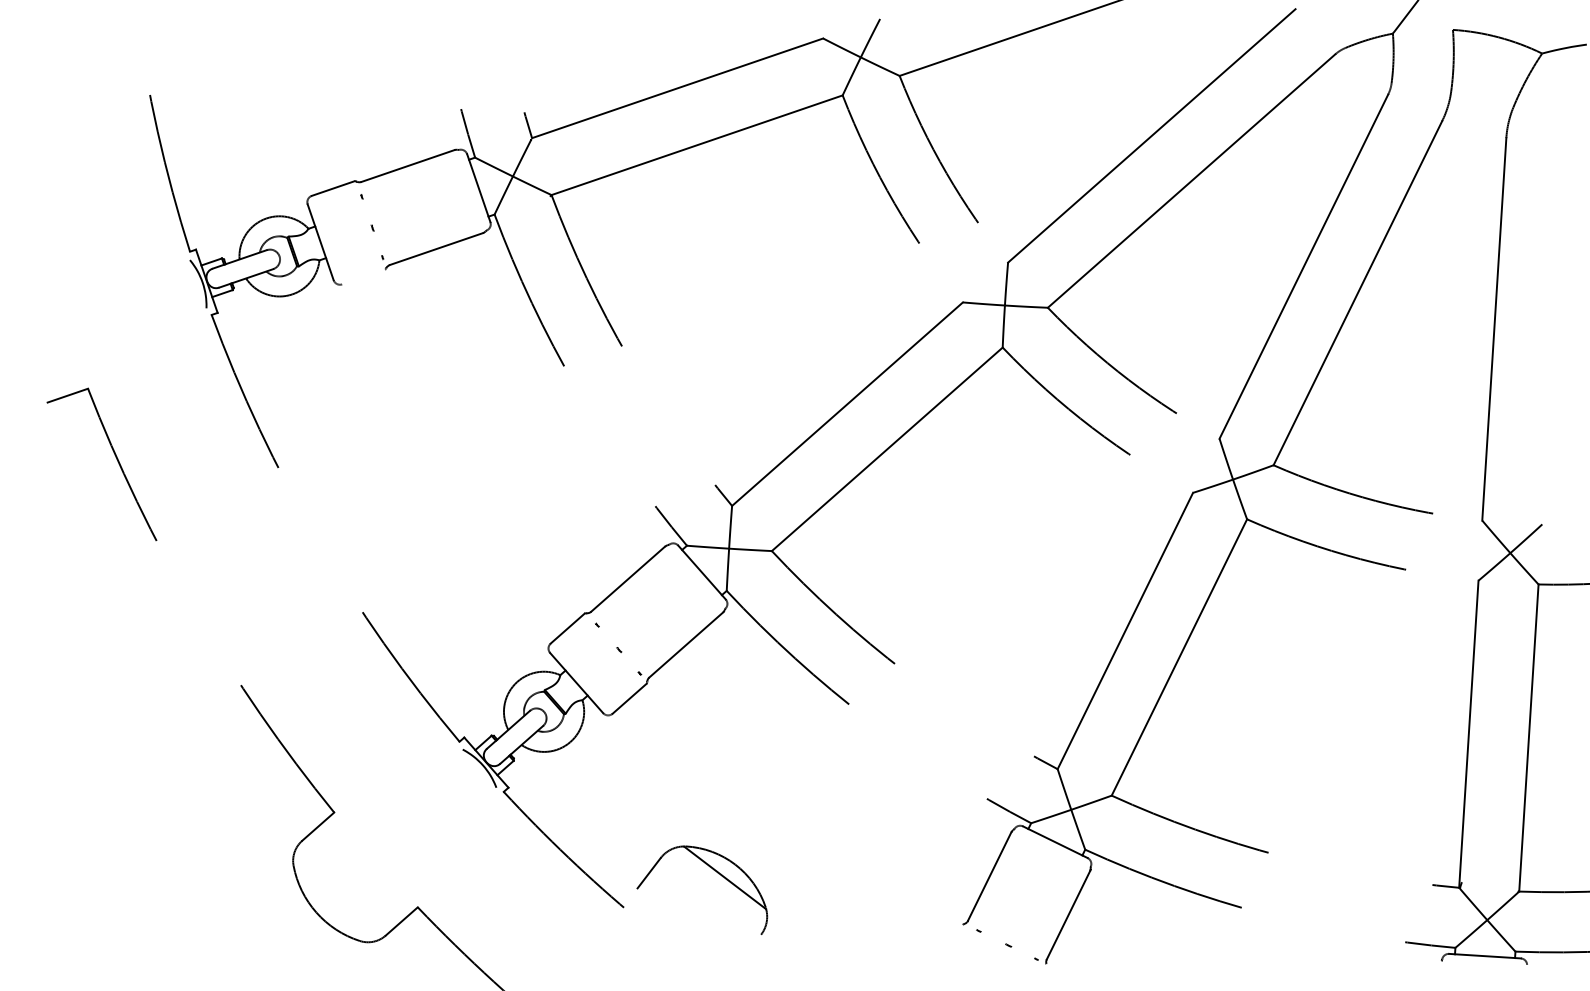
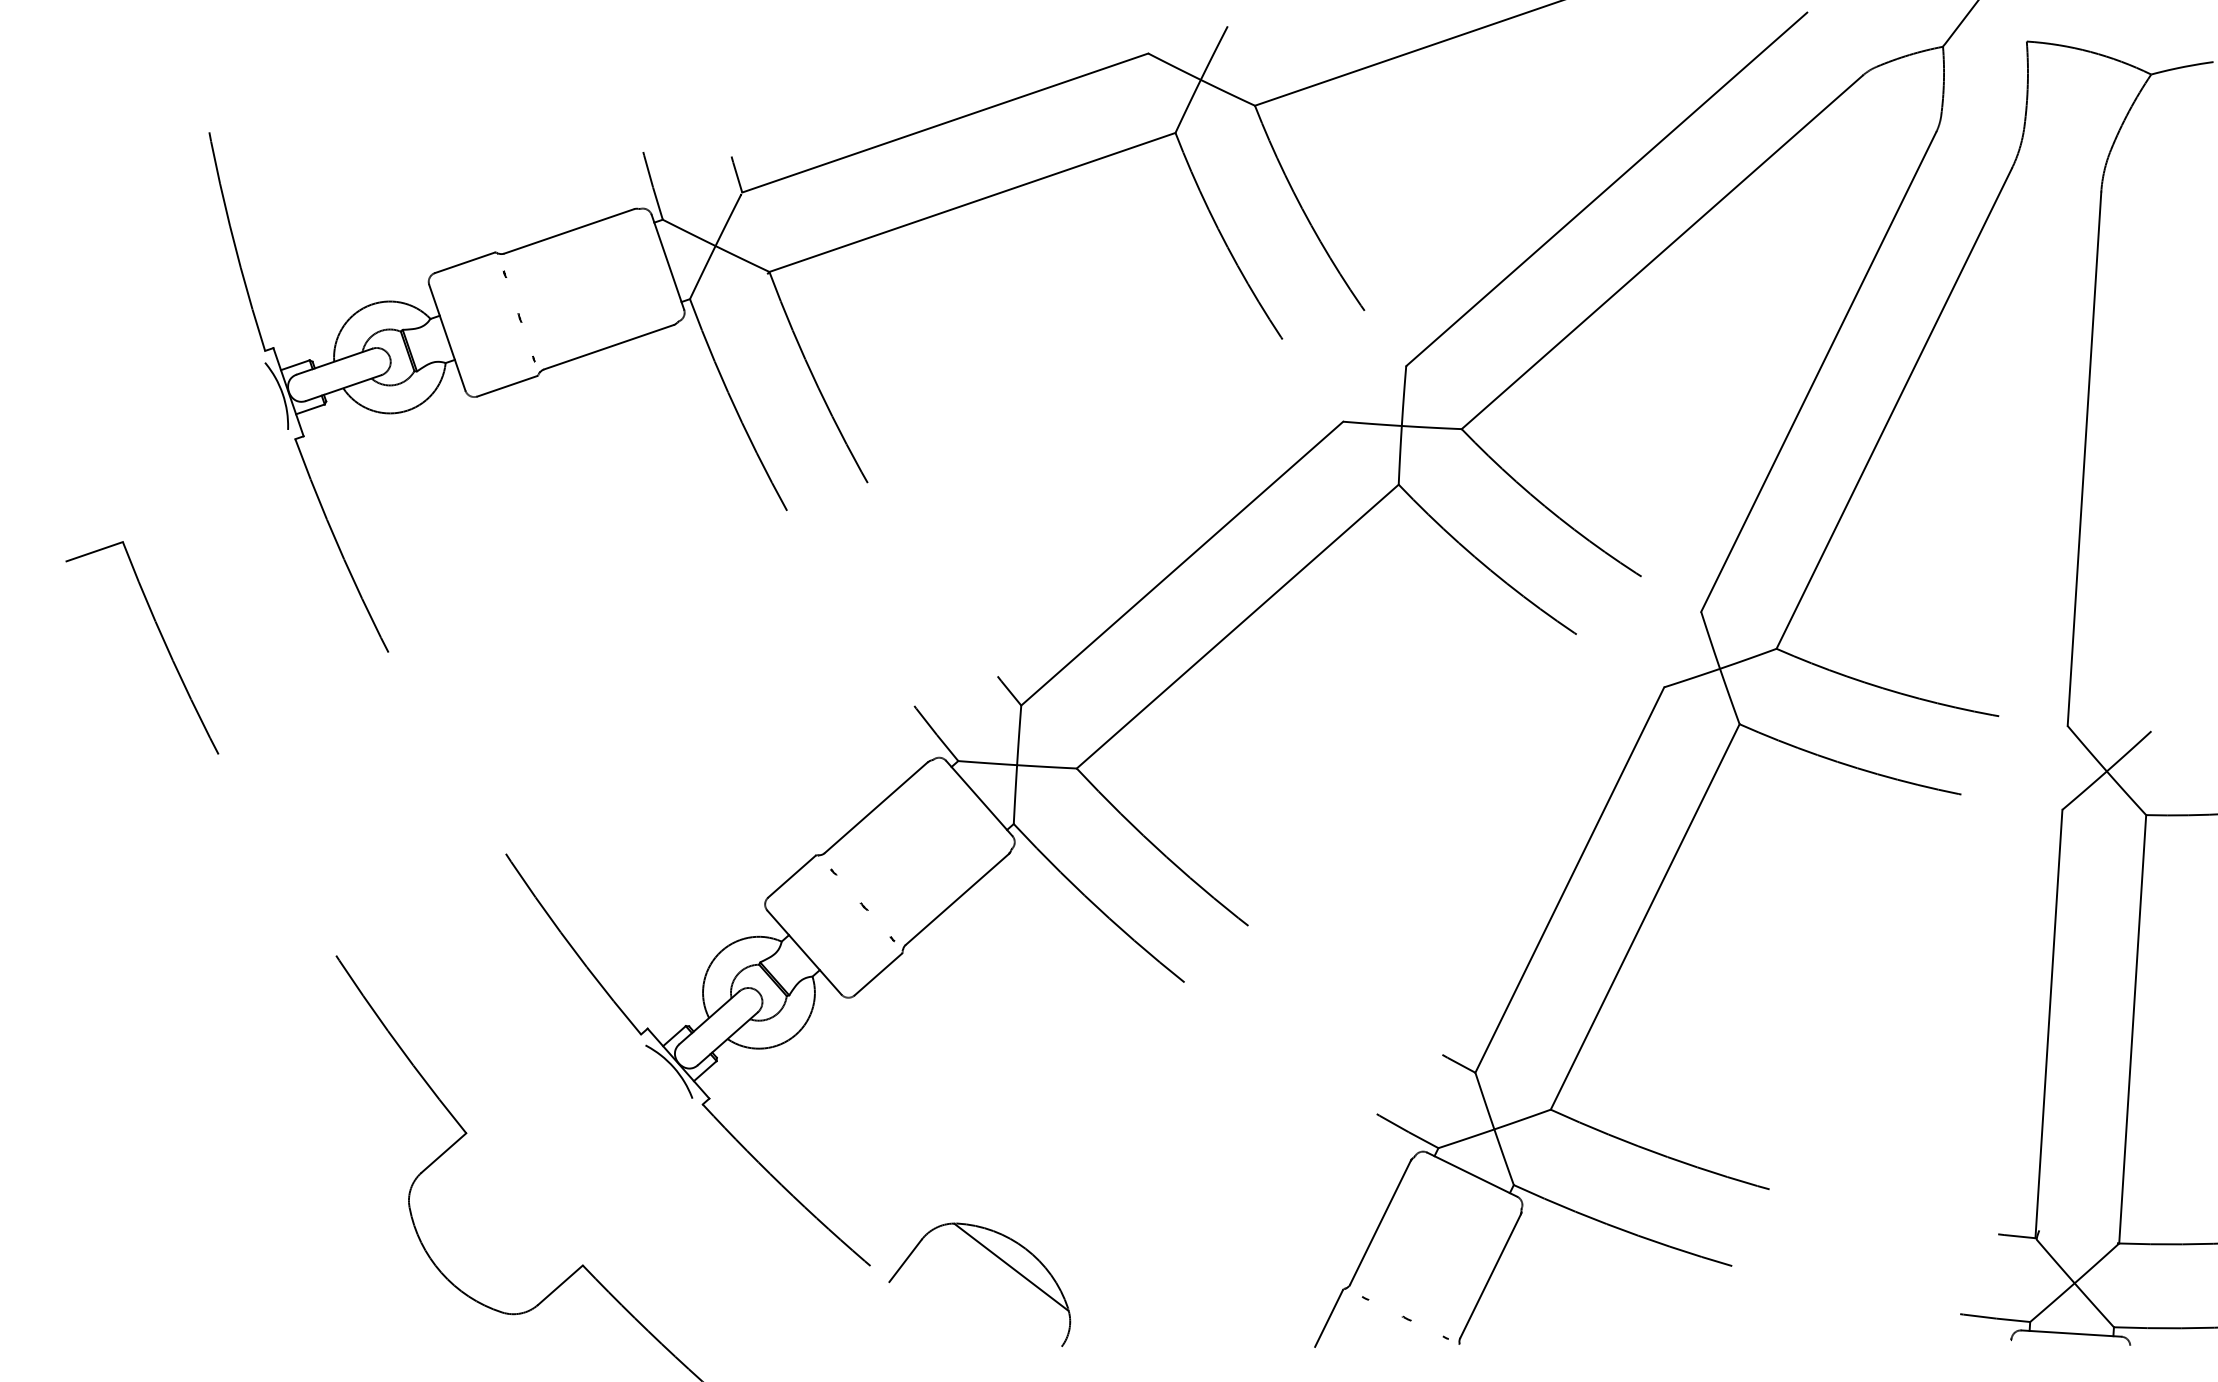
line: (363, 277) -> (507, 386), added
part: (717, 872) -> (1000, 1260), moved
line: (952, 945) -> (1328, 1318), added

